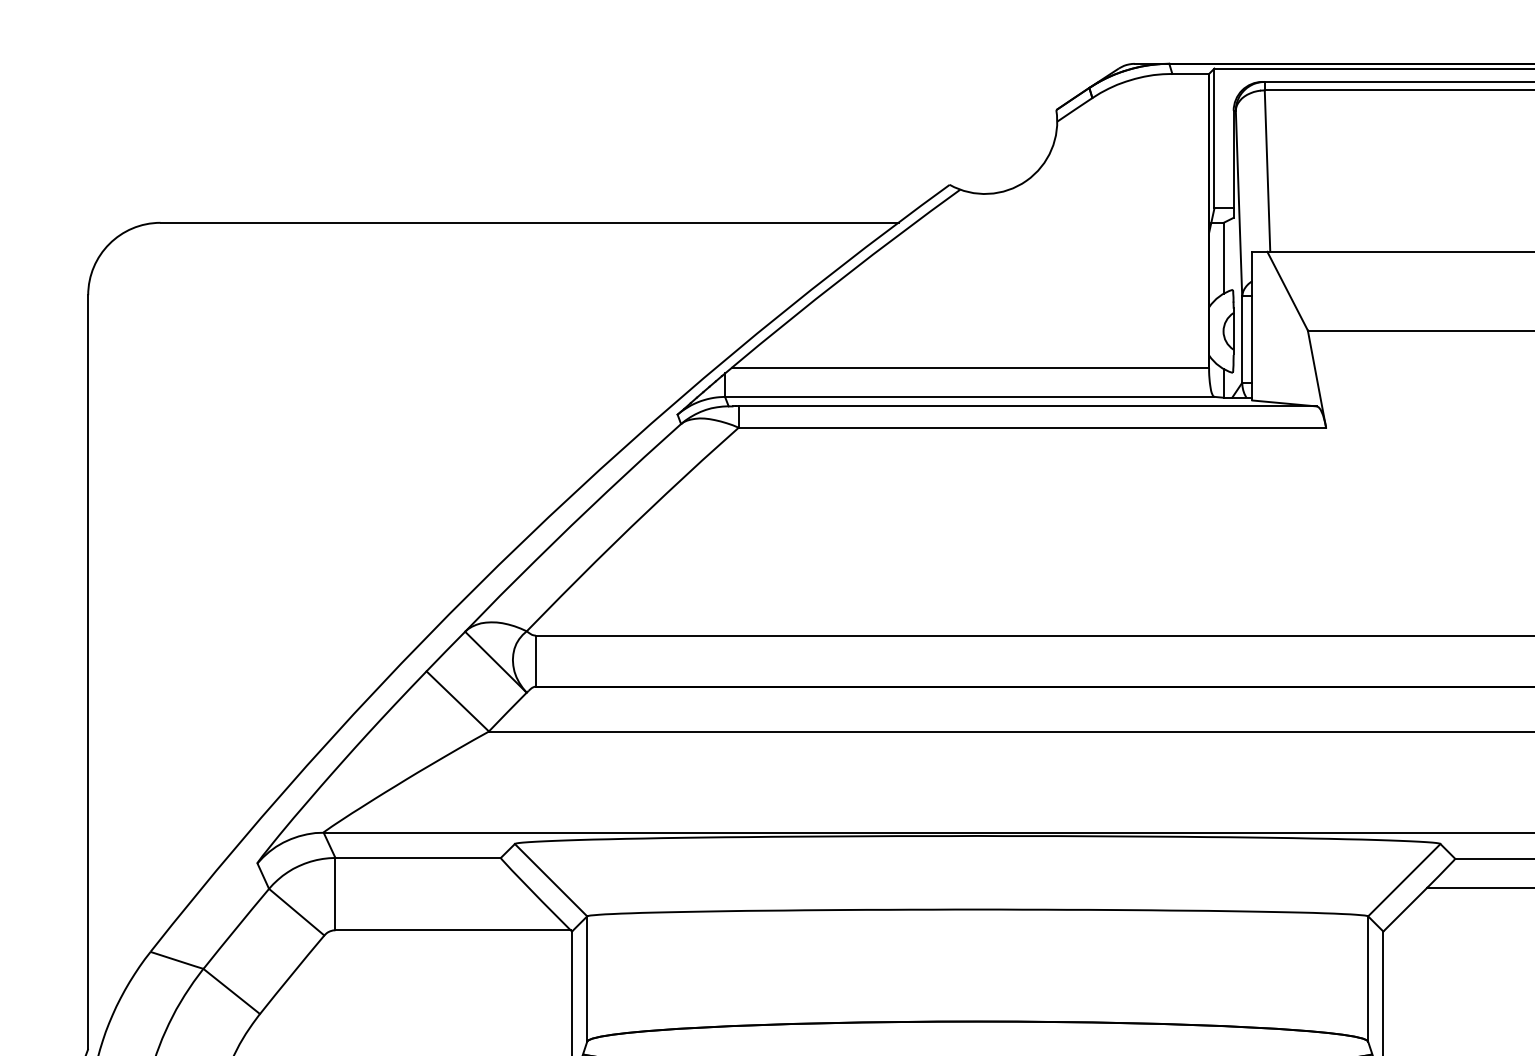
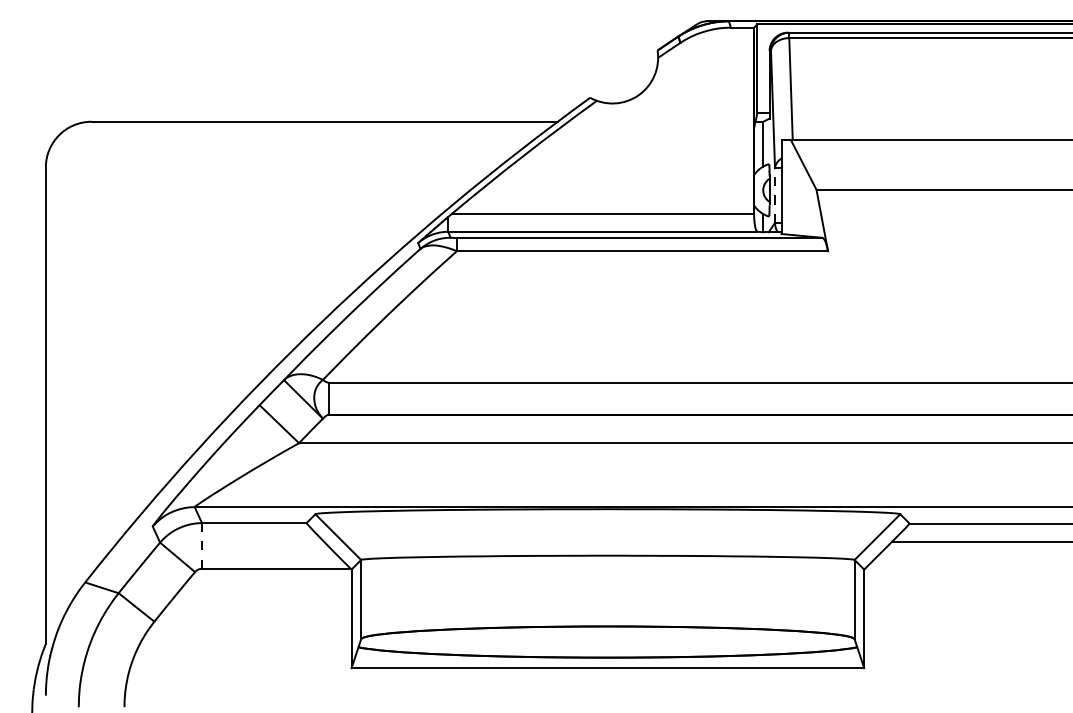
line: (1242, 339) -> (775, 195), solid -> dashed
line: (336, 893) -> (202, 545), solid -> dashed

